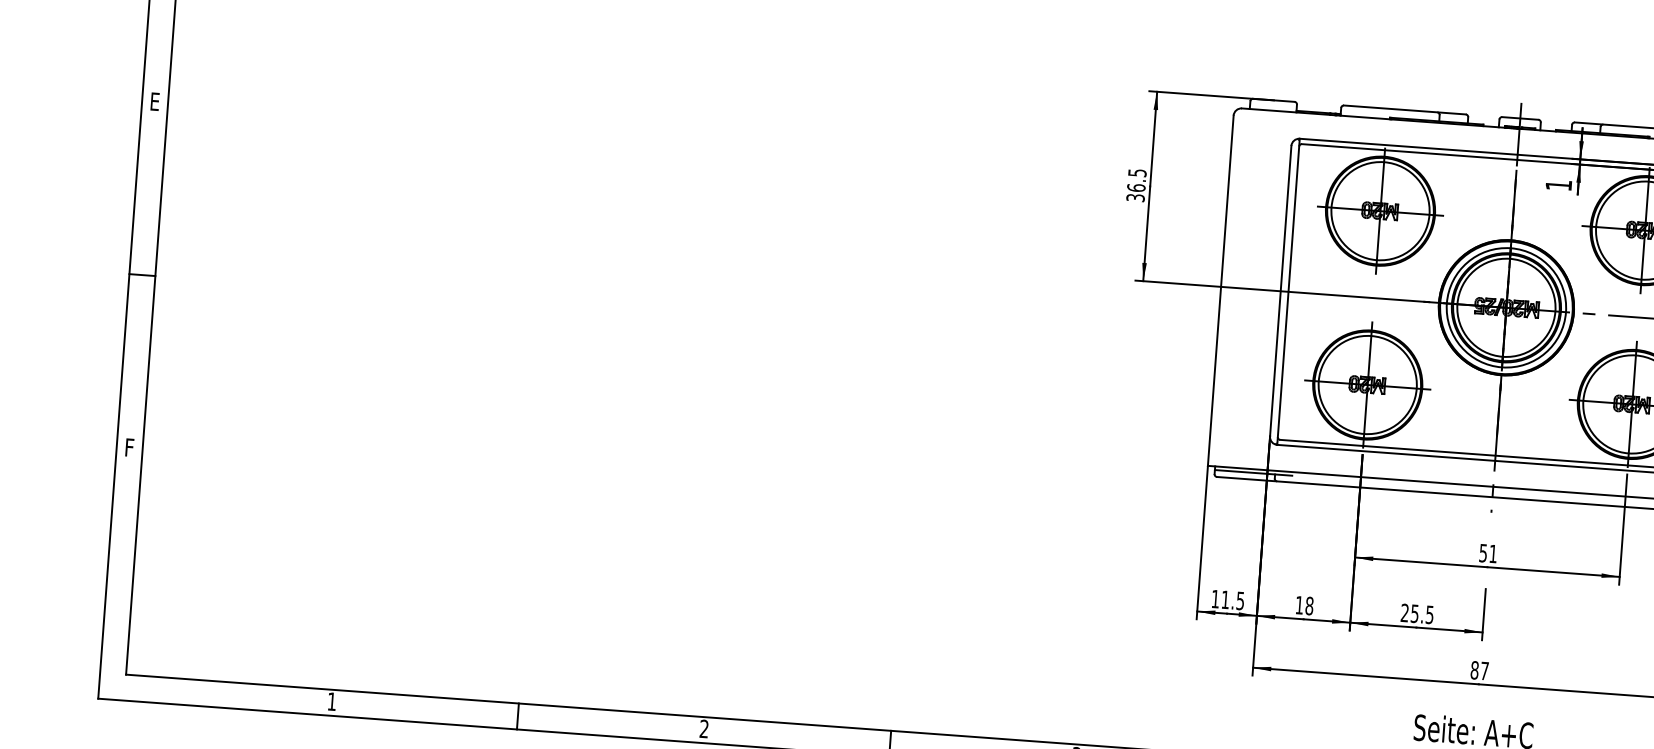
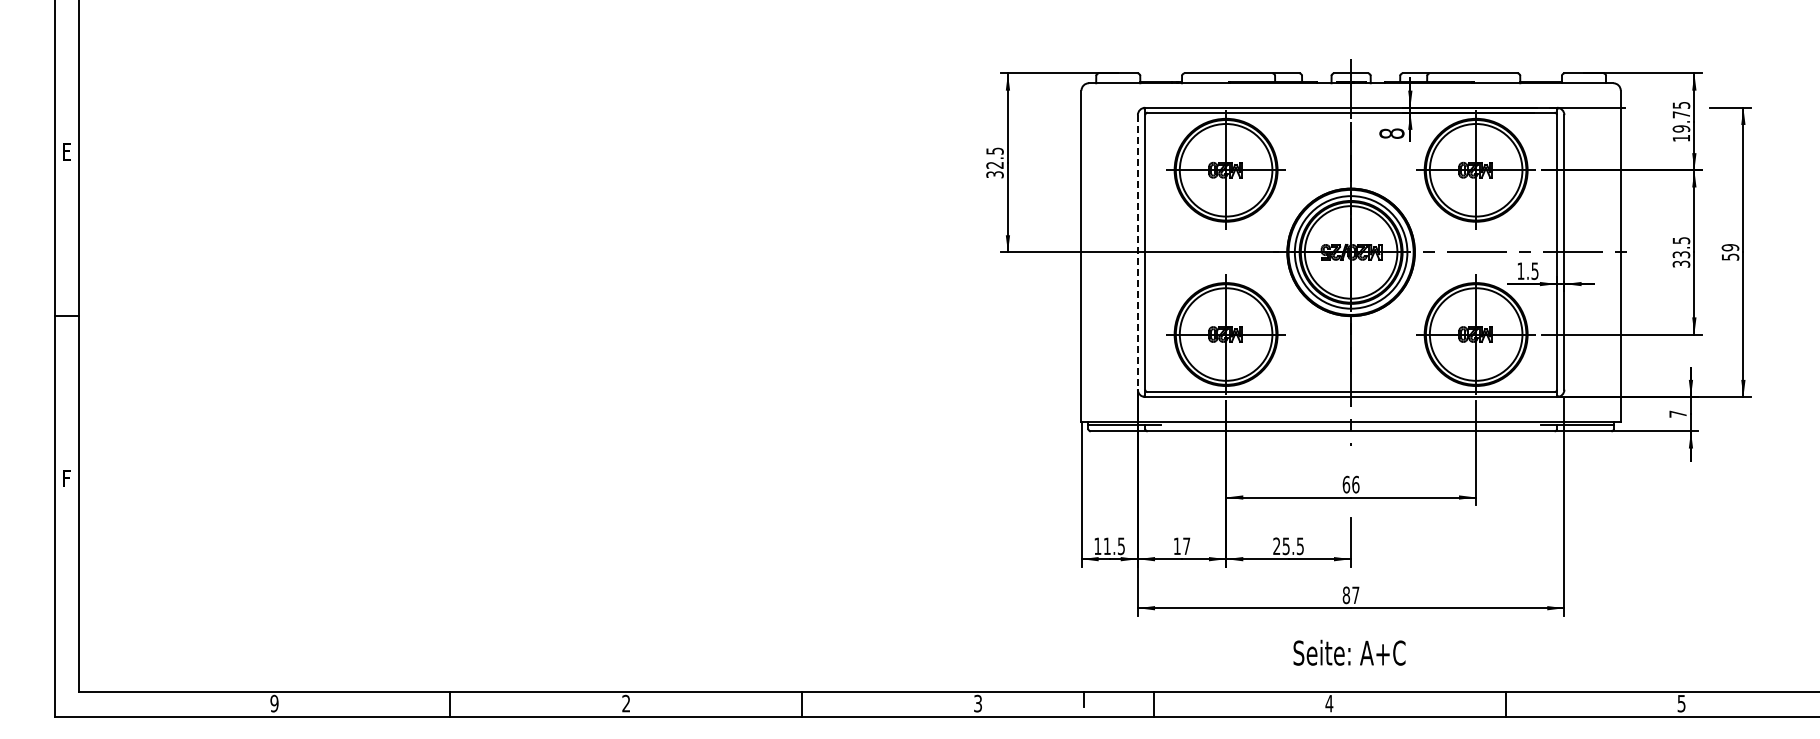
text: (1558, 185) -> (1391, 133), 1 -> 8
text: (1135, 187) -> (994, 164), 36.5 -> 32.5
line: (1280, 291) -> (1137, 252), solid -> dashed
text: (1487, 553) -> (1350, 484), 51 -> 66
text: (1309, 606) -> (1186, 546), 18 -> 17
text: (332, 701) -> (274, 703), 1 -> 9

